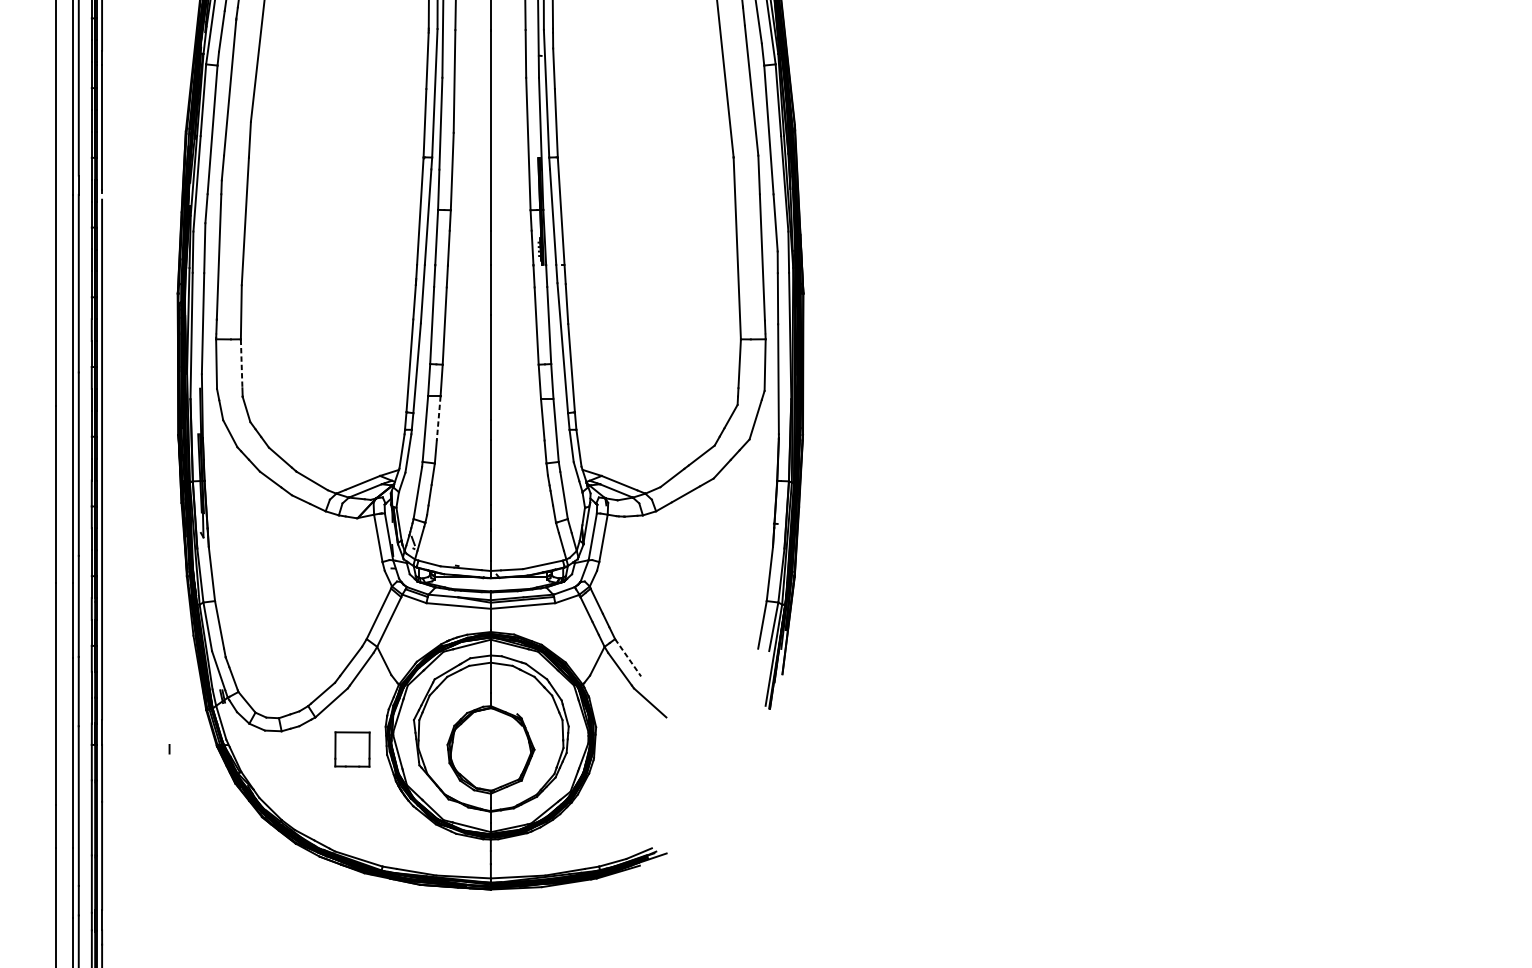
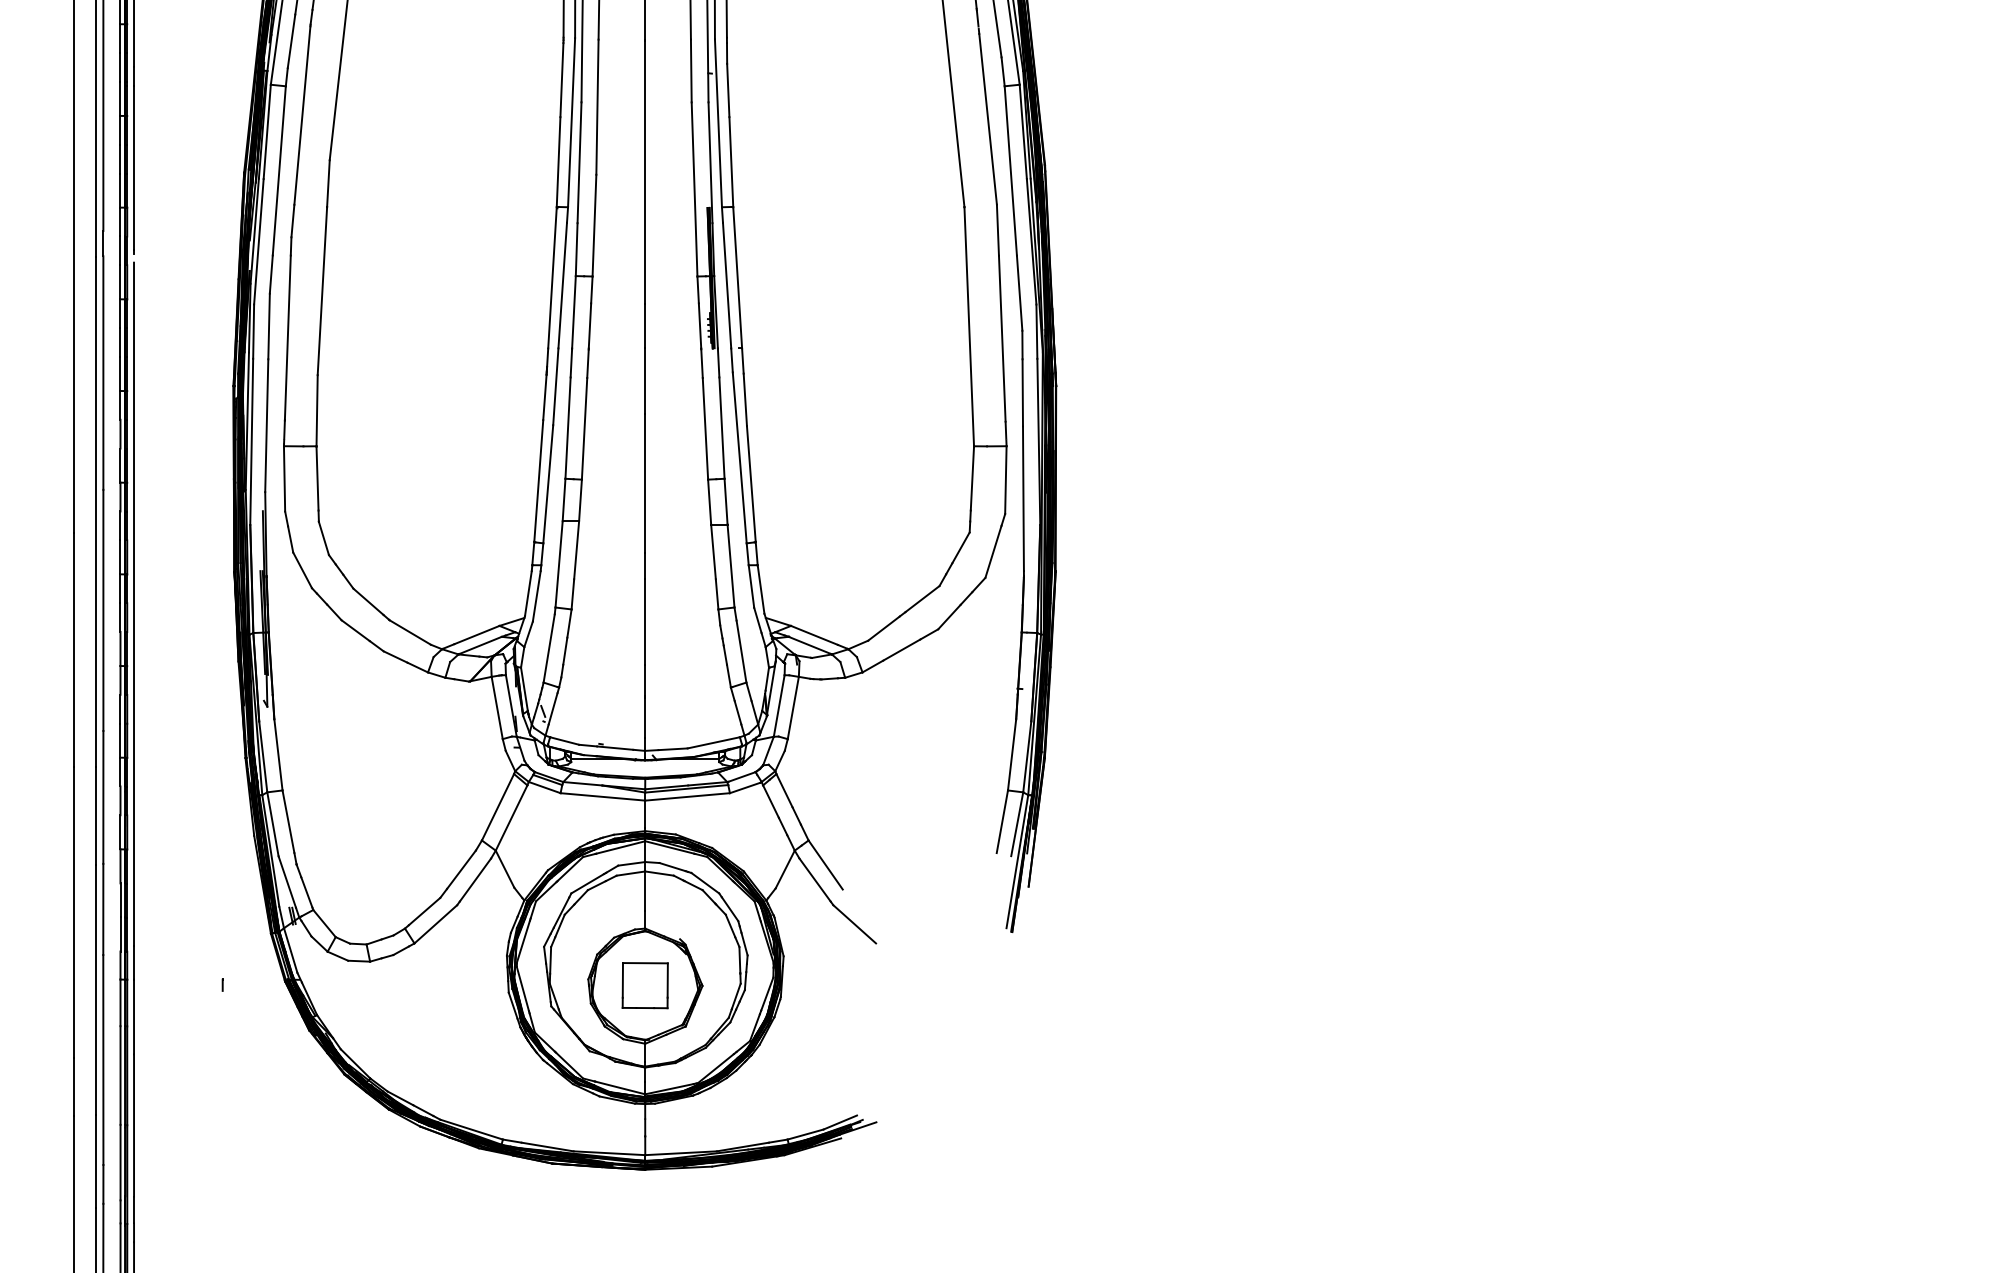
line: (241, 363) -> (317, 478), dashed -> solid
line: (438, 418) -> (576, 550), dashed -> solid
line: (627, 658) -> (825, 865), dashed -> solid
part: (351, 749) -> (644, 985), moved

